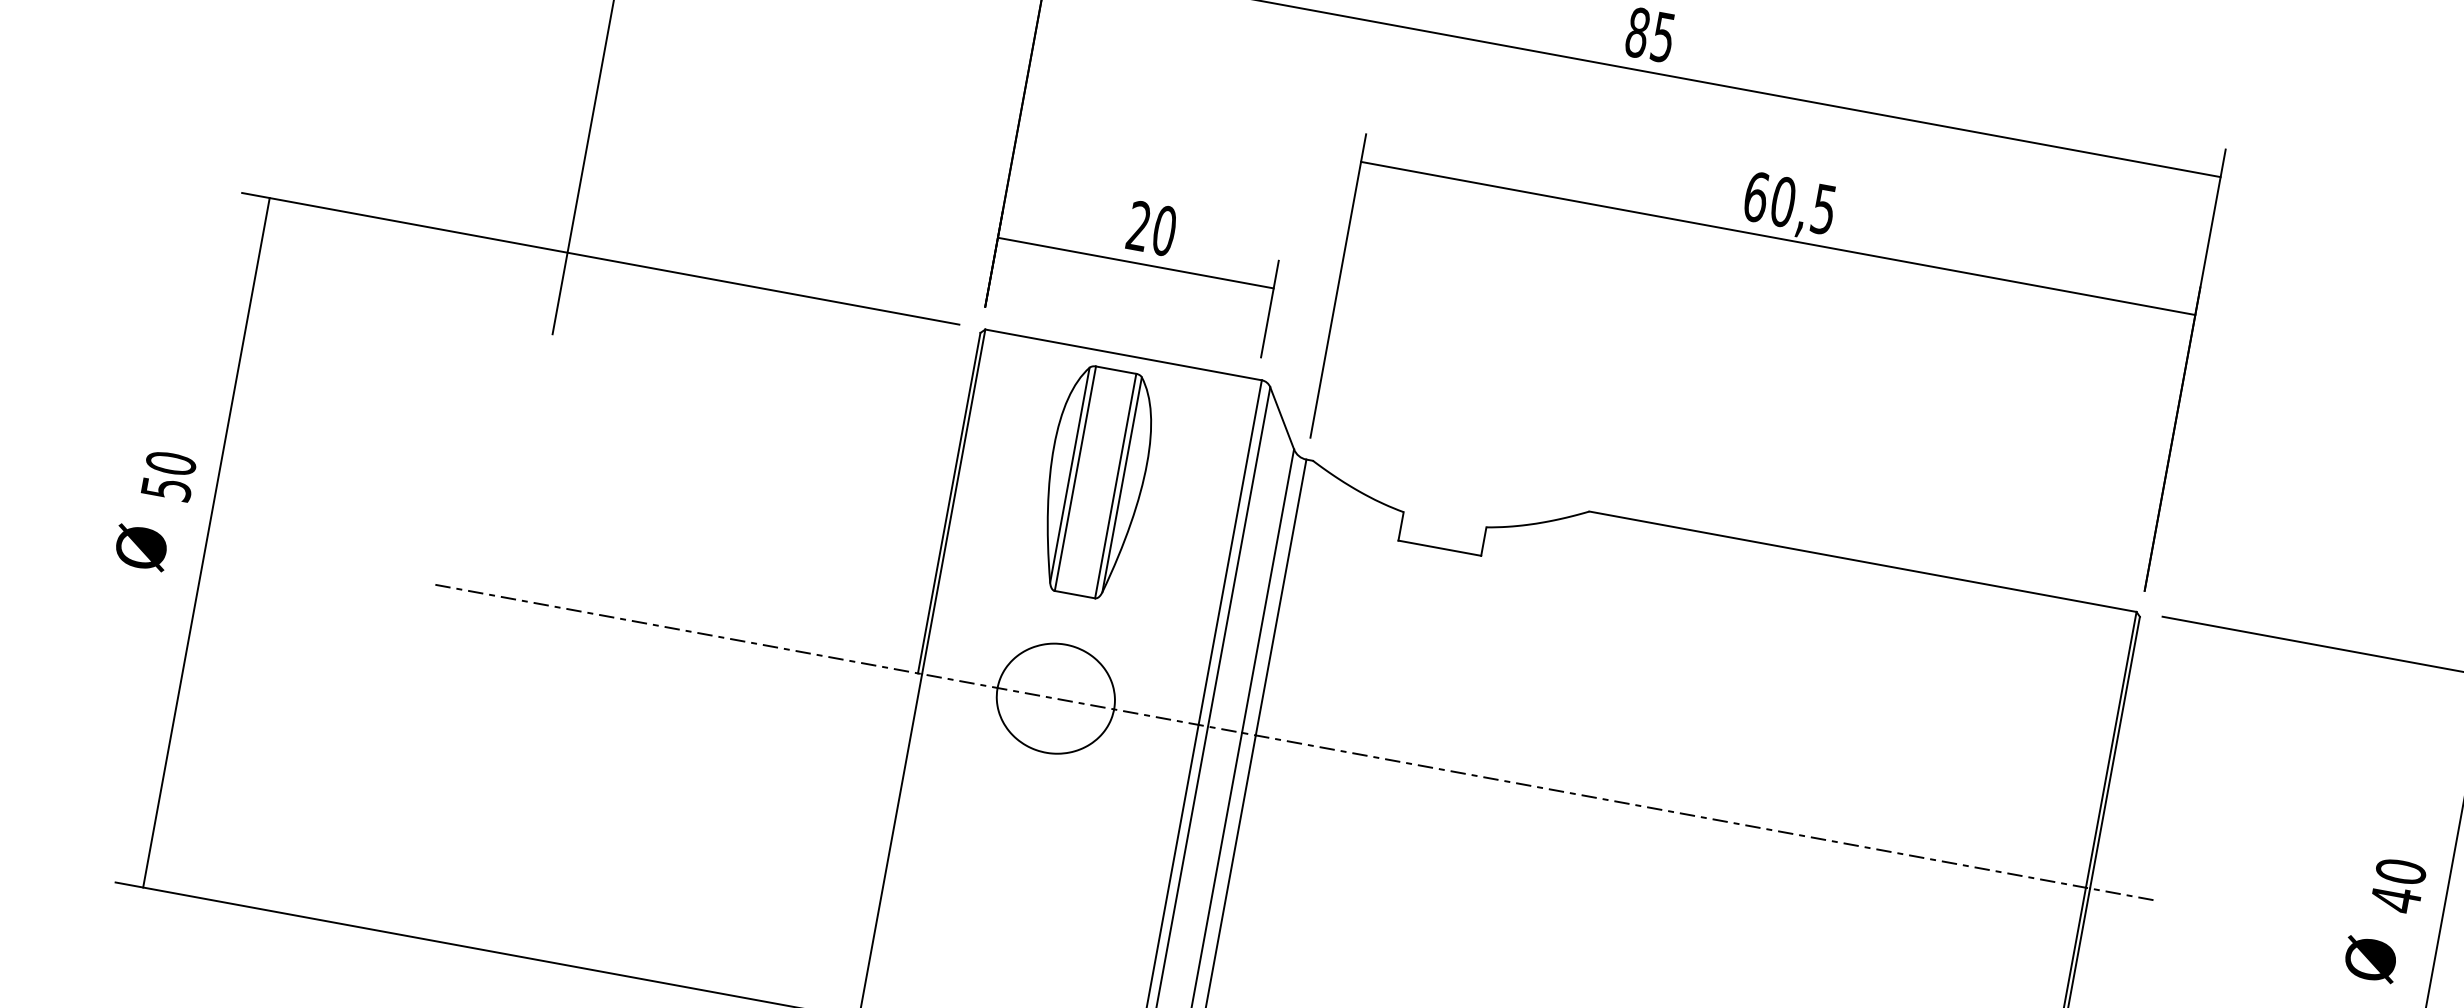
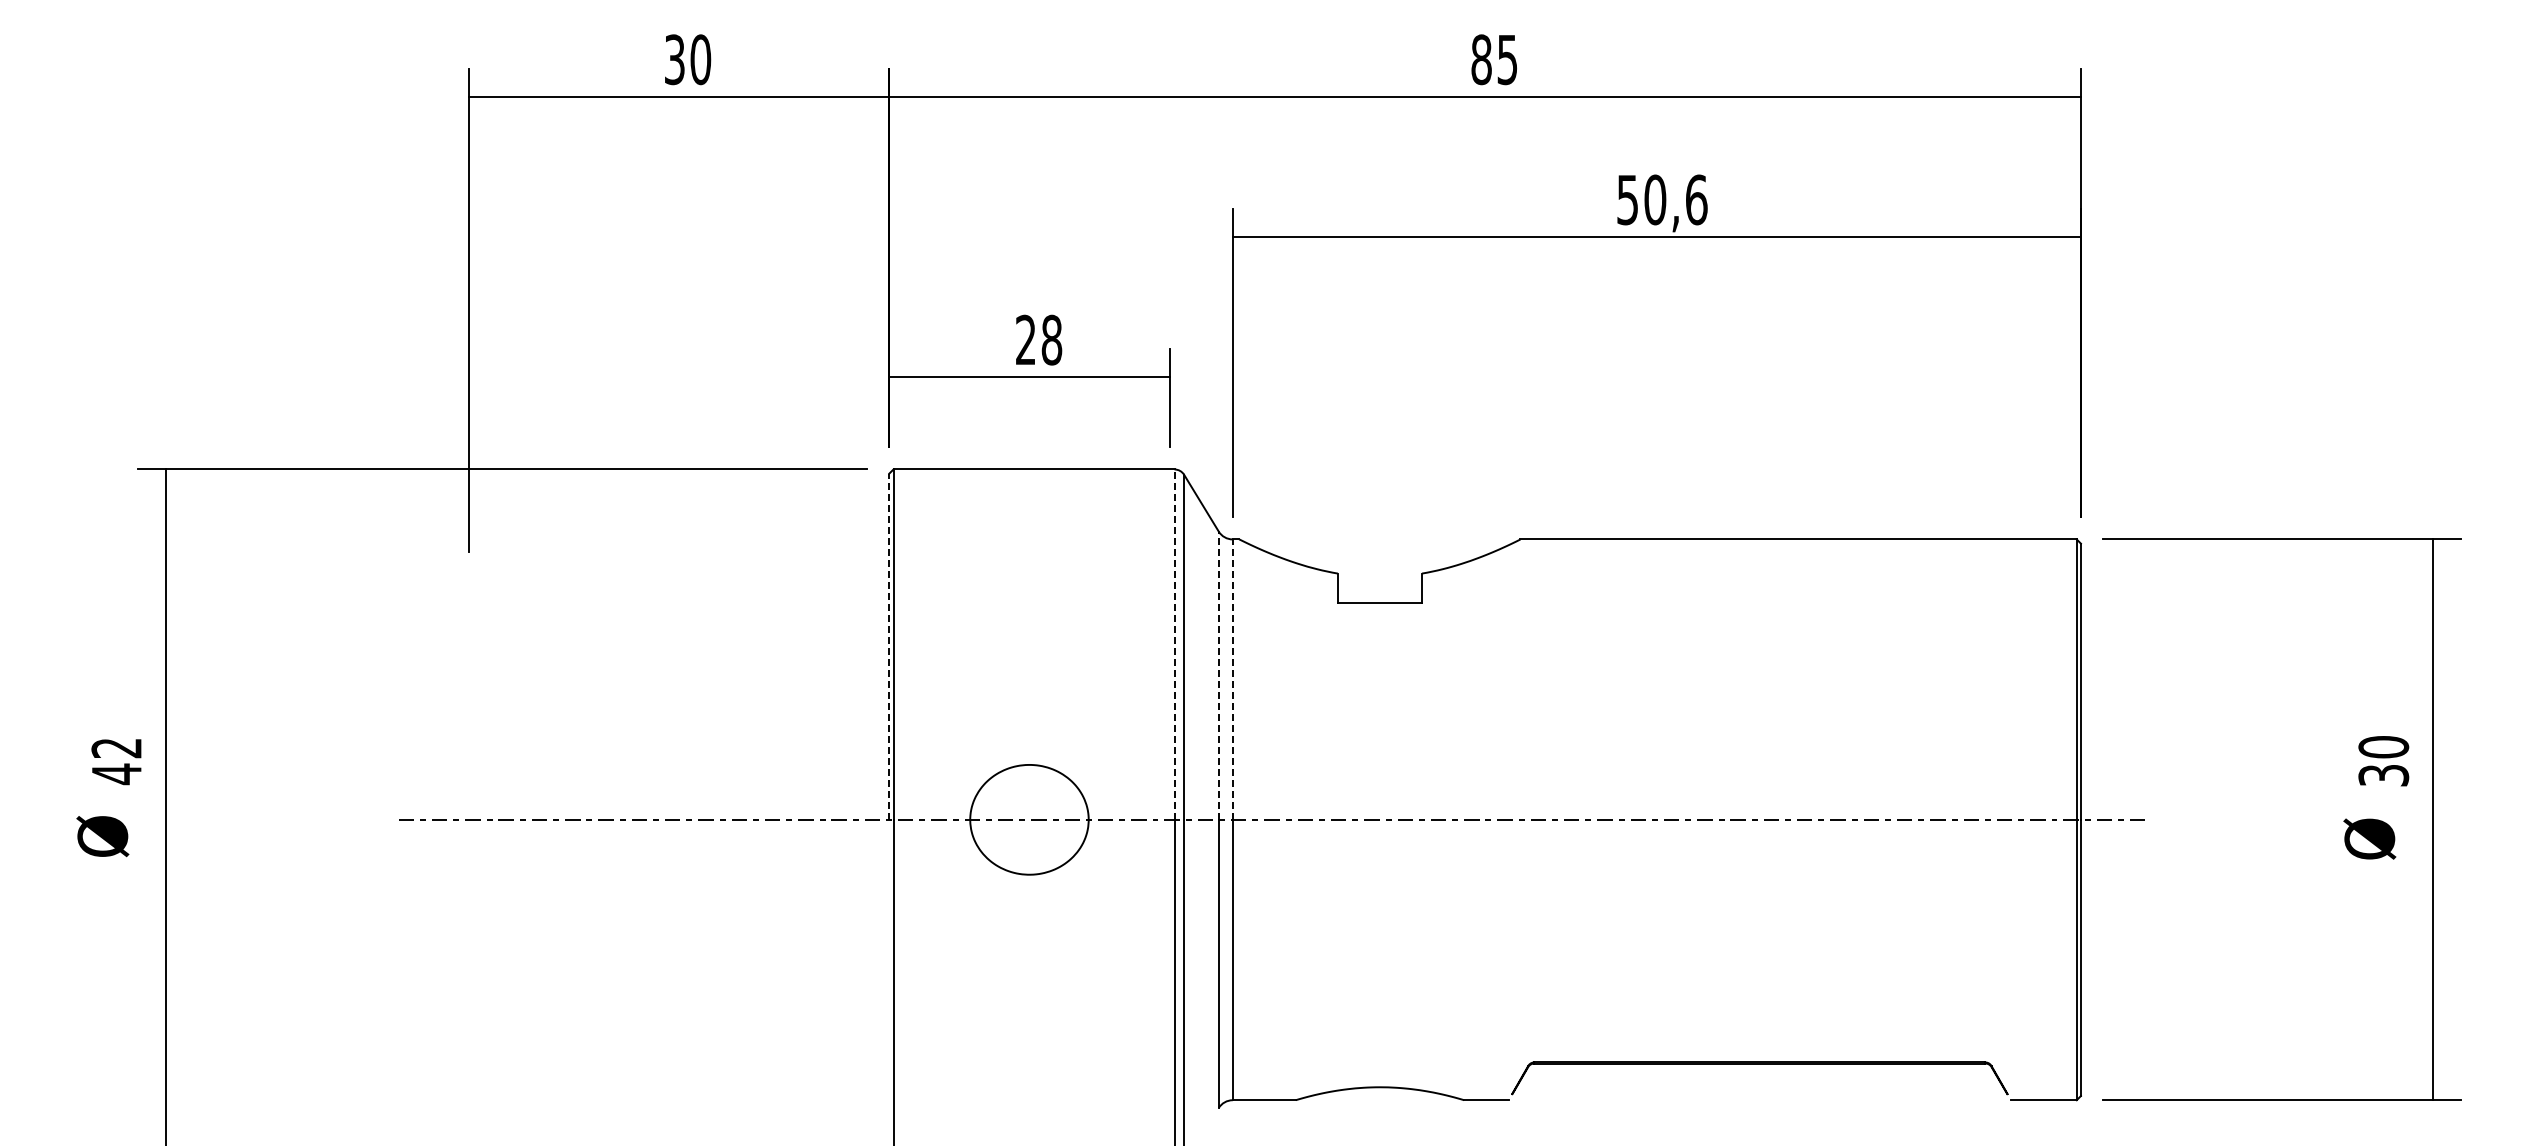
text: (1790, 202) -> (1662, 199), 60,5 -> 50,6
text: (1164, 231) -> (1051, 340), 20 -> 28
text: (168, 476) -> (116, 761), 50 -> 42
part: (1095, 481) -> (1029, 599), removed
line: (949, 502) -> (889, 646), solid -> dashed
line: (1230, 552) -> (1174, 644), solid -> dashed
line: (1267, 590) -> (1218, 675), solid -> dashed
line: (1280, 597) -> (1232, 679), solid -> dashed
text: (2395, 899) -> (2383, 775), 40 -> 30

